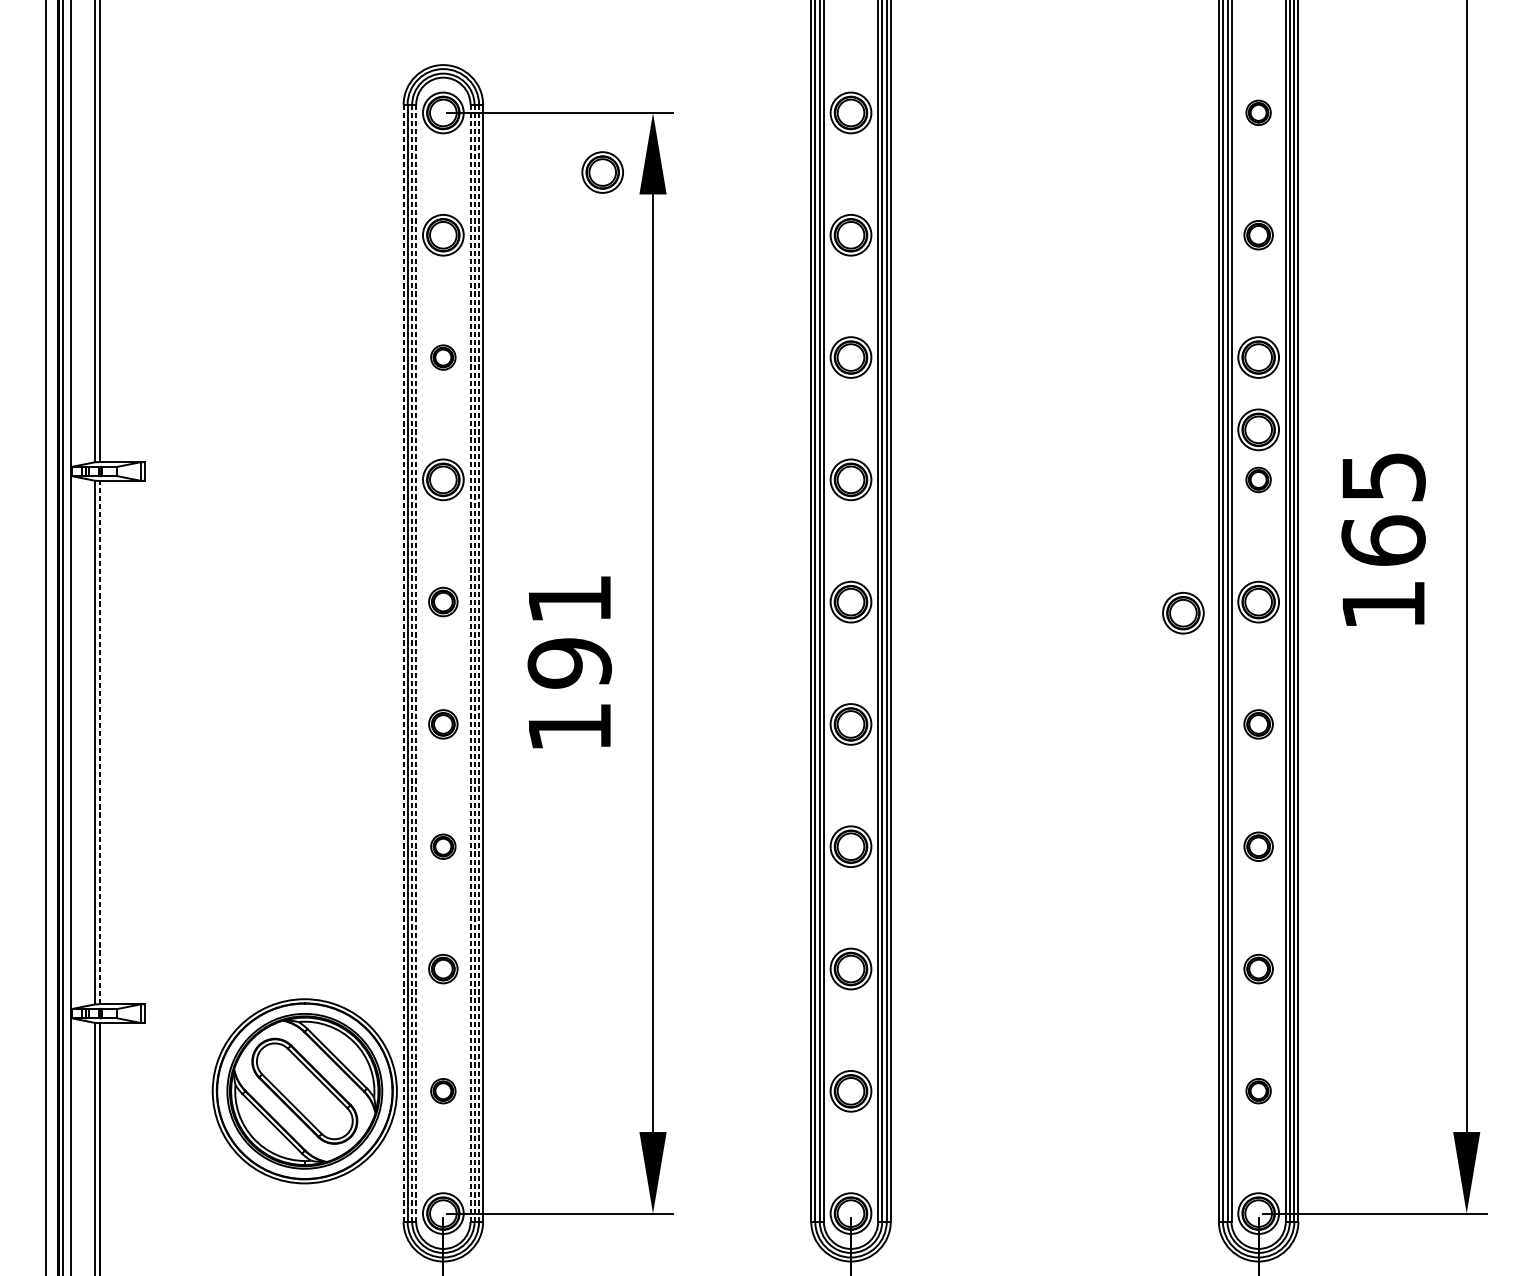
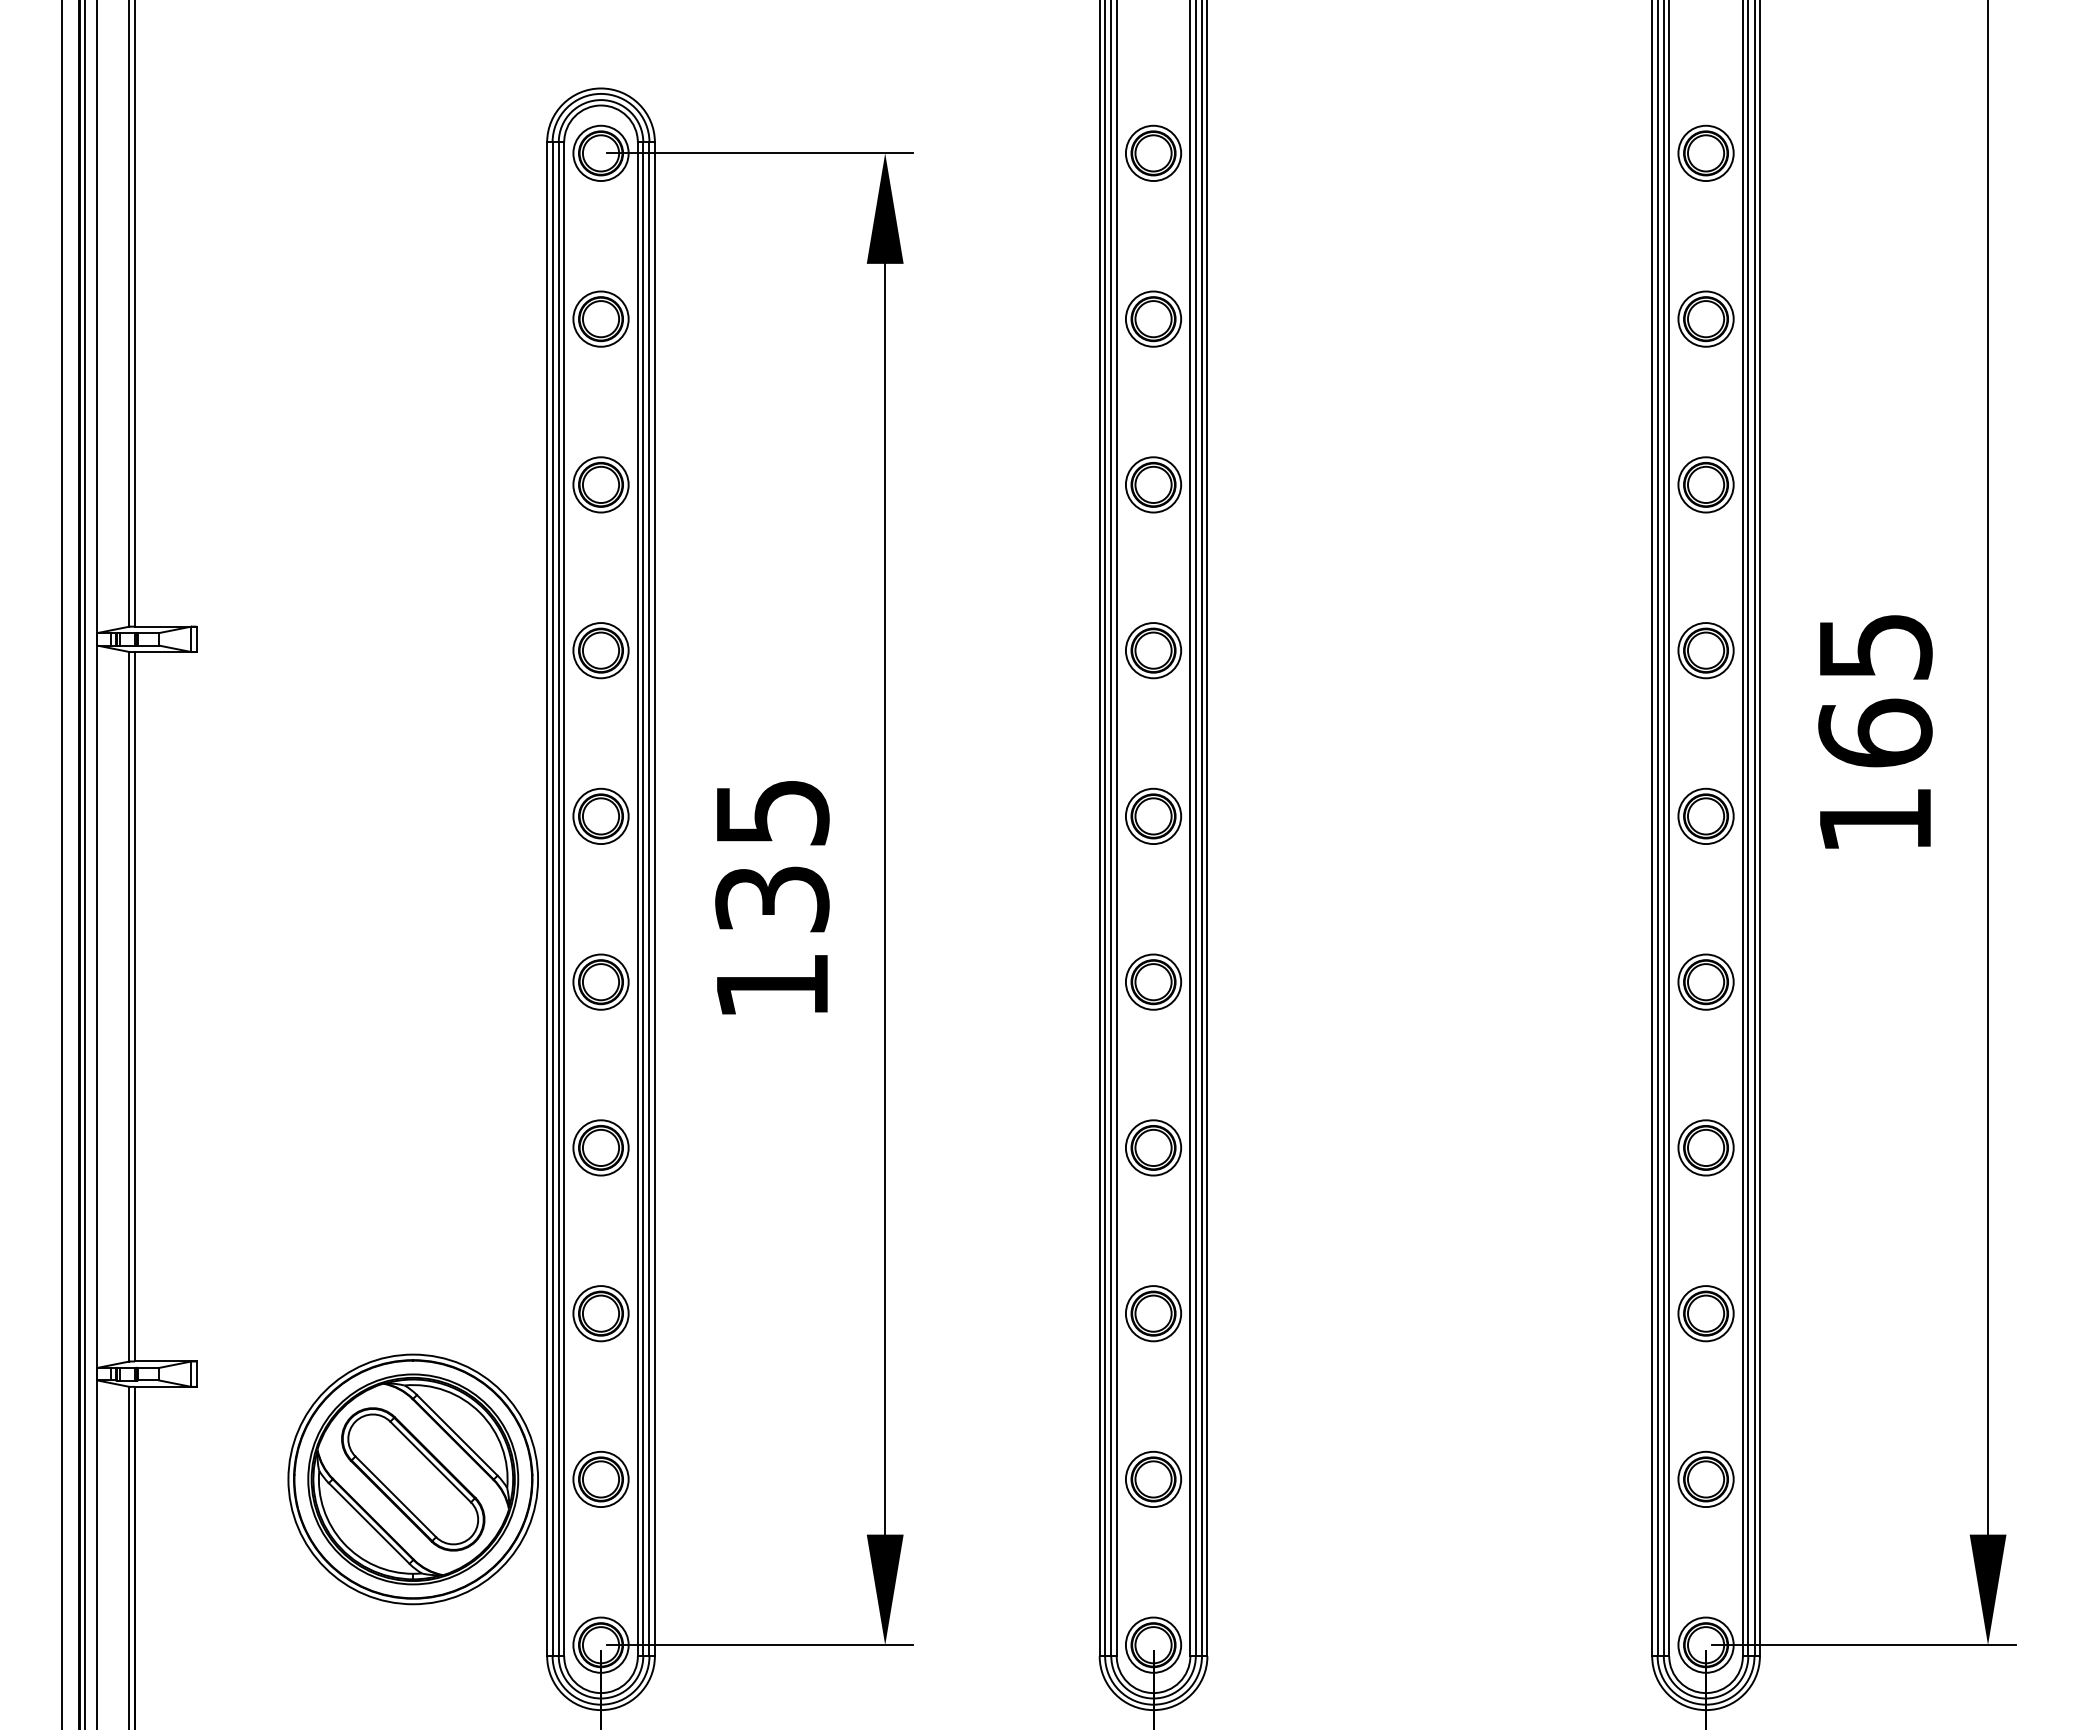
part: (1258, 112) -> (1705, 152), size x1.67
part: (602, 172) -> (816, 233), removed
part: (1258, 234) -> (1705, 318), size x1.43
part: (442, 357) -> (600, 484), size x1.67
part: (1258, 429) -> (1705, 582), removed
part: (1258, 479) -> (1705, 650), size x1.67
part: (442, 601) -> (600, 815), size x1.43
part: (1182, 612) -> (1603, 830), removed
text: (569, 632) -> (772, 857), 191 -> 135
line: (403, 663) -> (547, 899), dashed -> solid
line: (411, 663) -> (558, 899), dashed -> solid
line: (416, 663) -> (564, 899), dashed -> solid
line: (470, 663) -> (637, 899), dashed -> solid
line: (474, 663) -> (643, 899), dashed -> solid
line: (479, 663) -> (649, 899), dashed -> solid
part: (442, 723) -> (600, 981), size x1.43
part: (1258, 723) -> (1705, 981), size x1.43
line: (99, 742) -> (134, 1006), dashed -> solid
part: (442, 846) -> (600, 1147), size x1.67
part: (1258, 846) -> (1705, 1147), size x1.43
part: (442, 968) -> (600, 1313), size x1.43
part: (1258, 968) -> (1705, 1313), size x1.43
part: (442, 1090) -> (600, 1478), size x1.67
part: (1258, 1090) -> (1705, 1478), size x1.67

